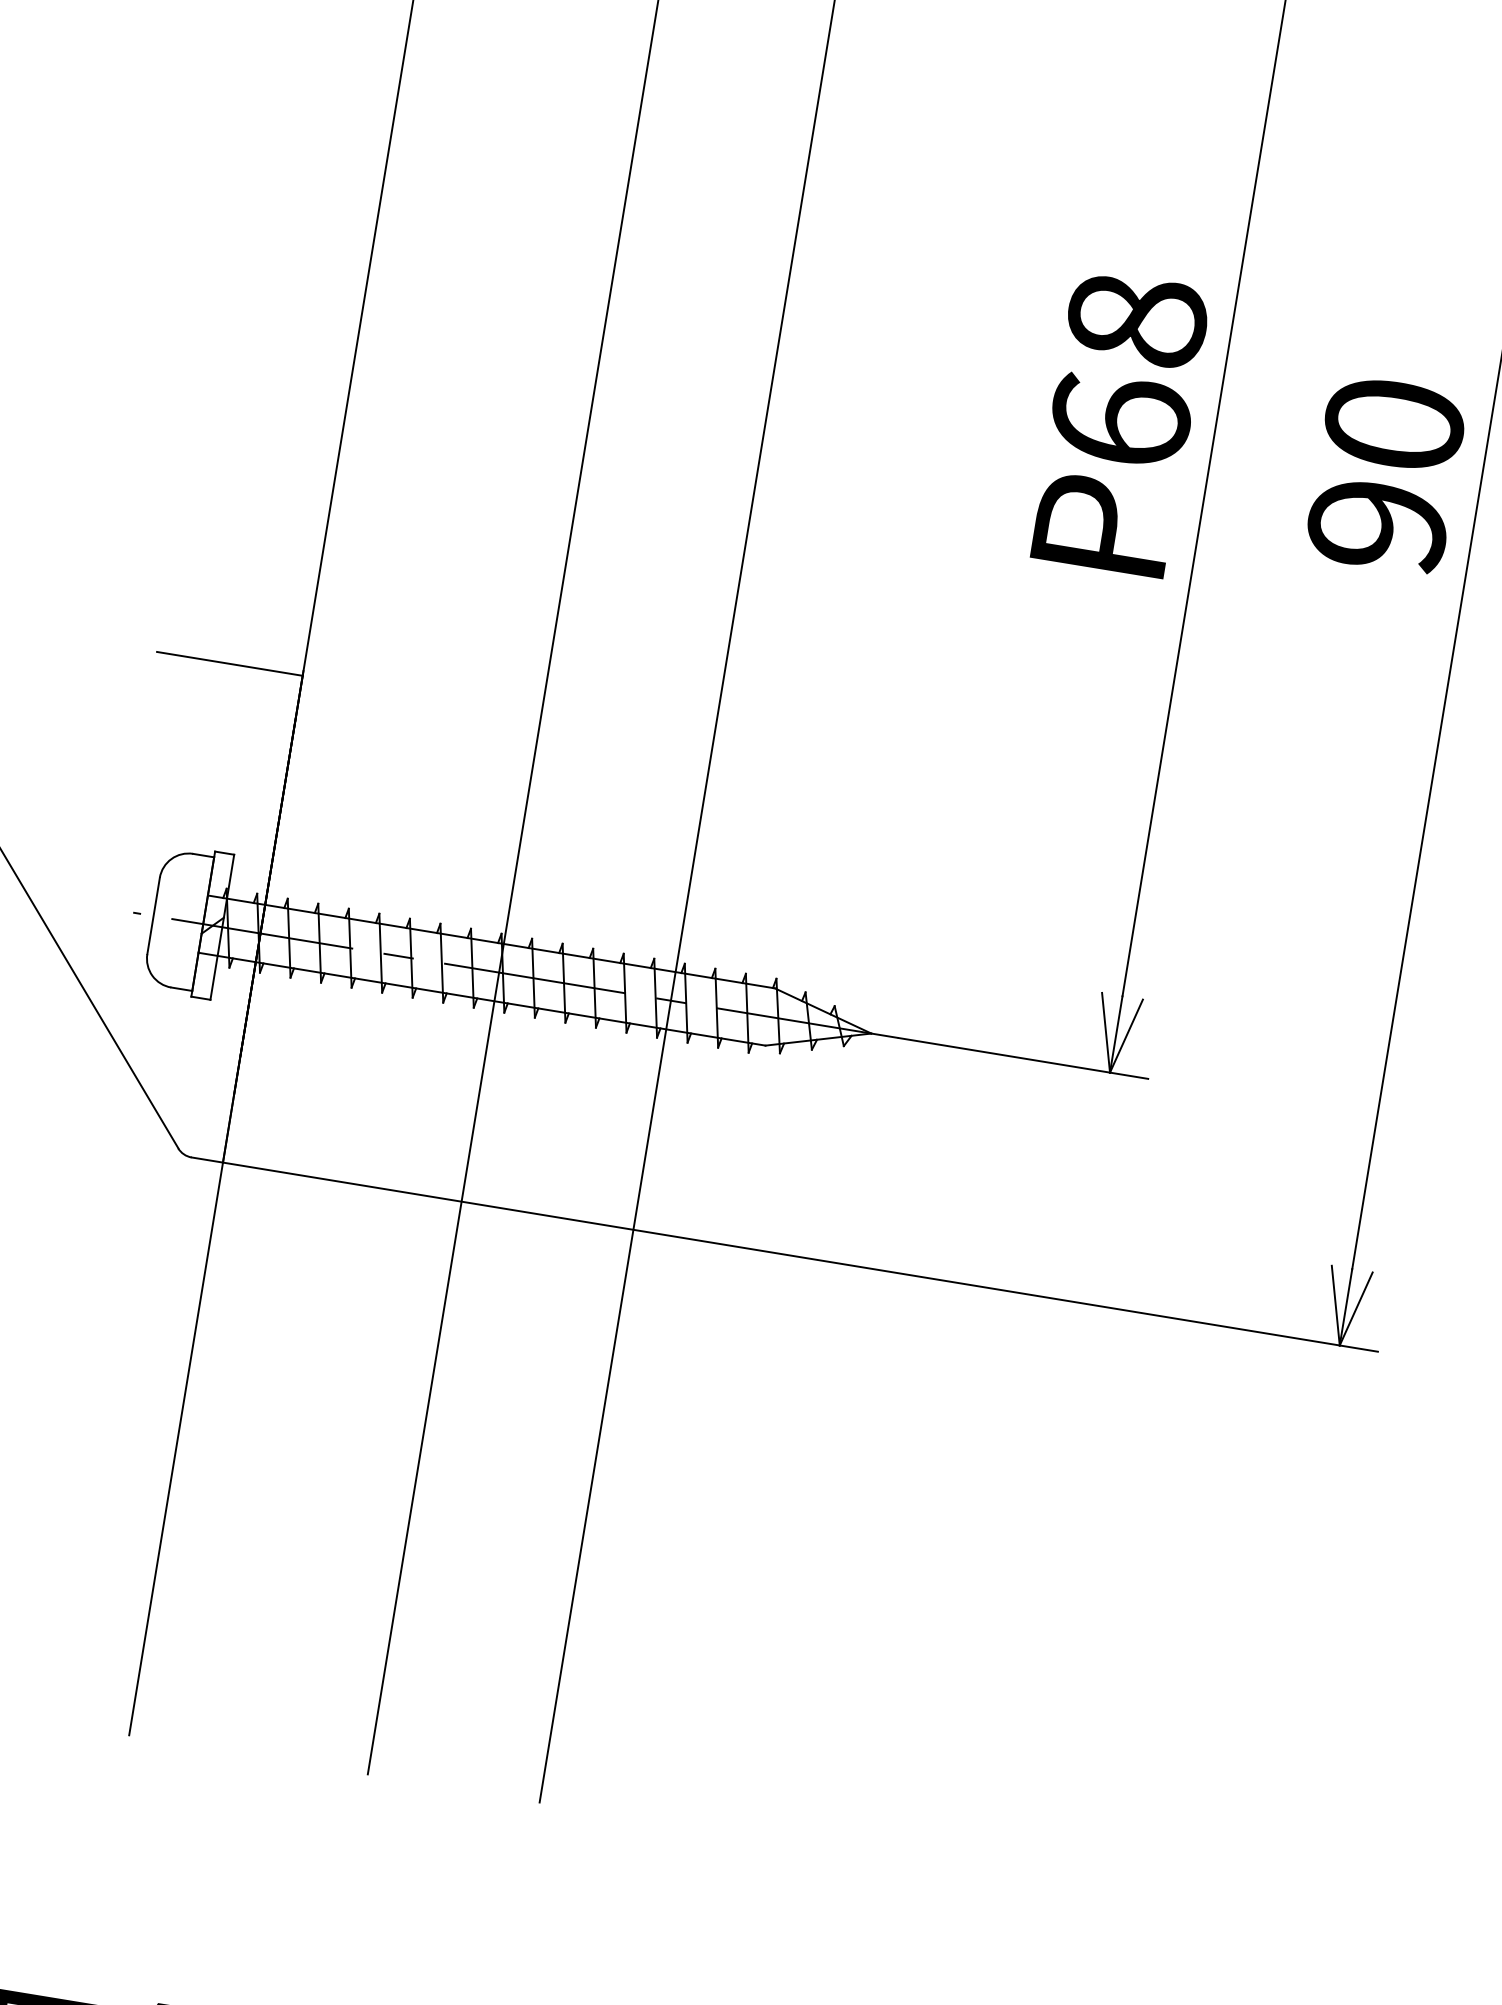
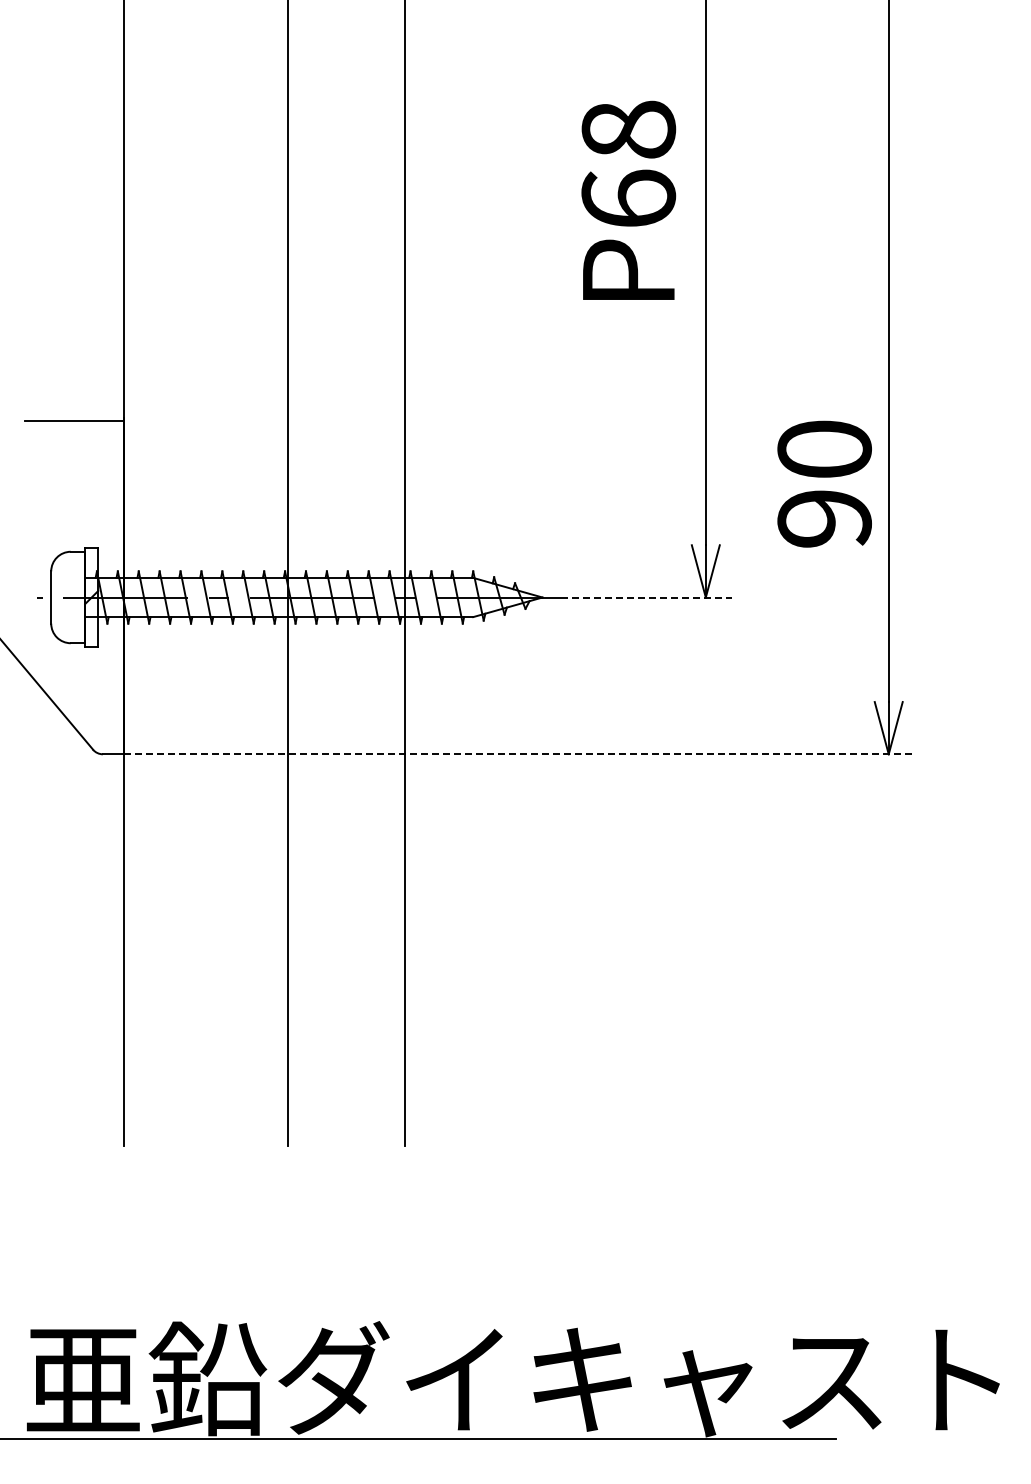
text: (1120, 421) -> (628, 199), moved
text: (1386, 474) -> (824, 483), moved
line: (1024, 1058) -> (647, 597), solid -> dashed
line: (801, 1257) -> (520, 754), solid -> dashed

